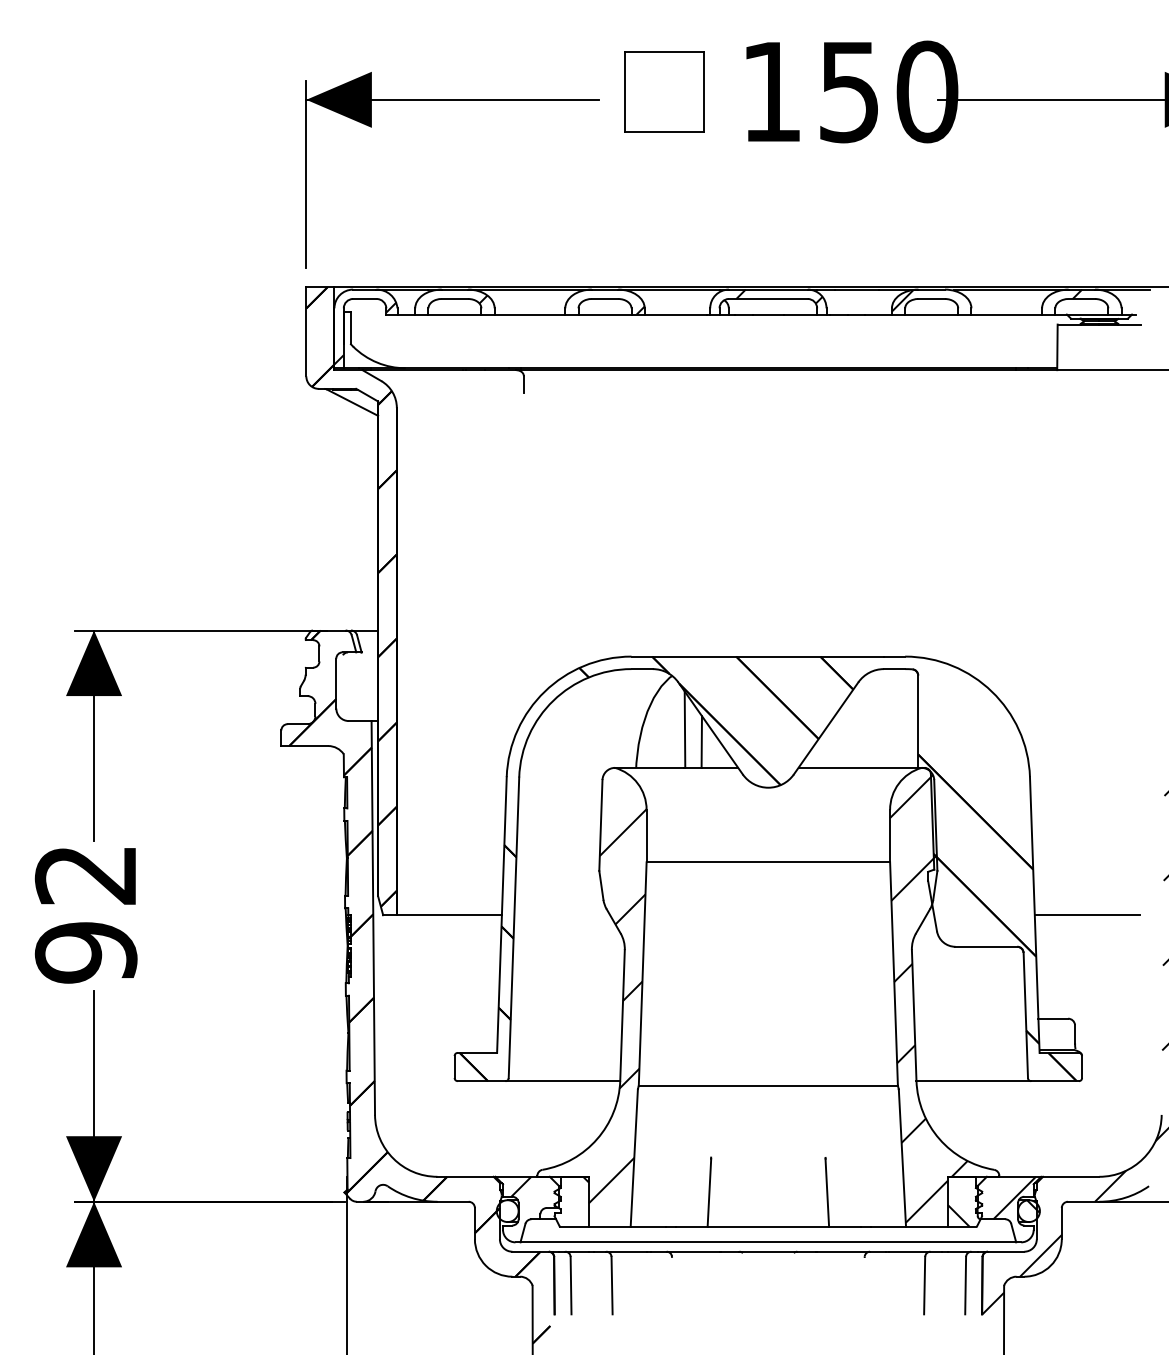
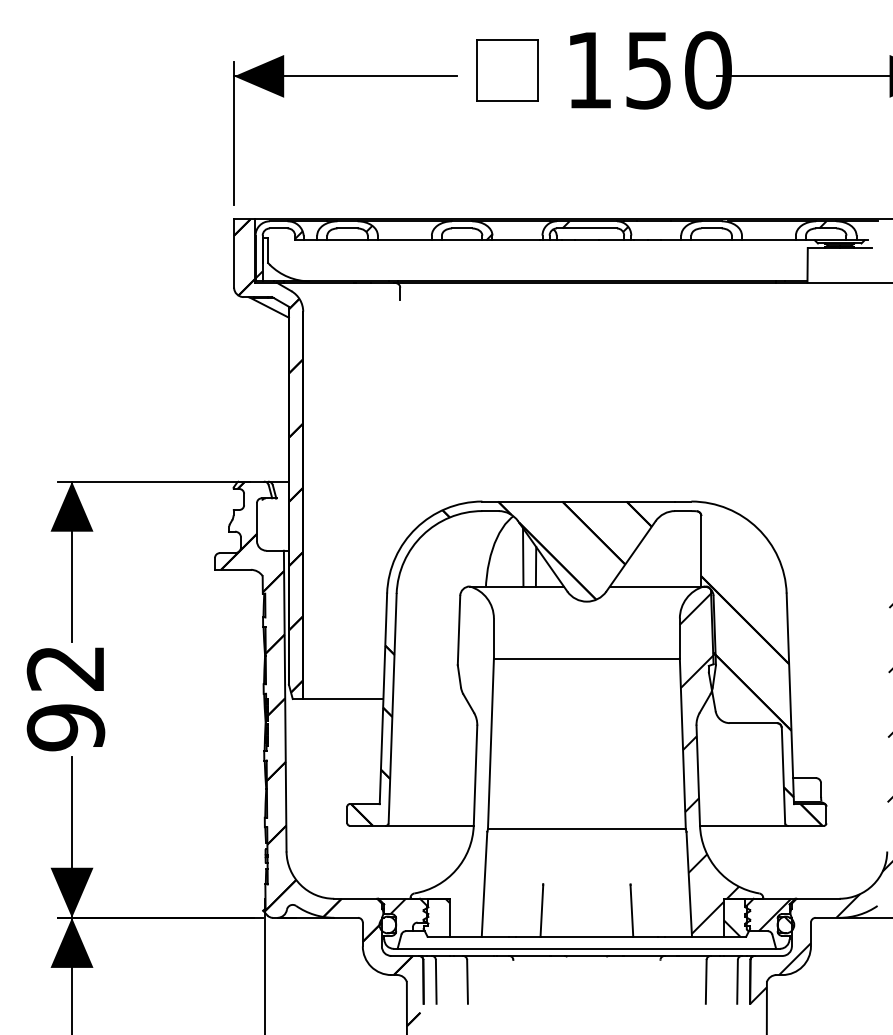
hatch: (902, 300) -> (689, 229), removed
line: (1086, 915) -> (829, 699), removed
hatch: (617, 1006) -> (471, 768), removed

